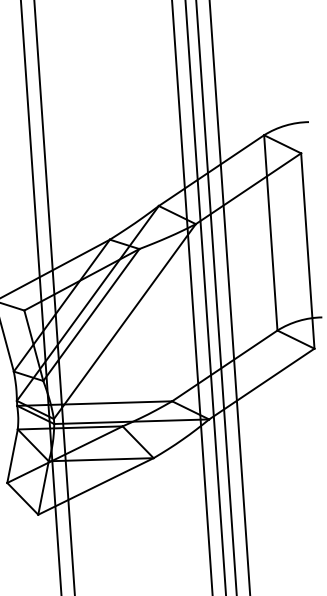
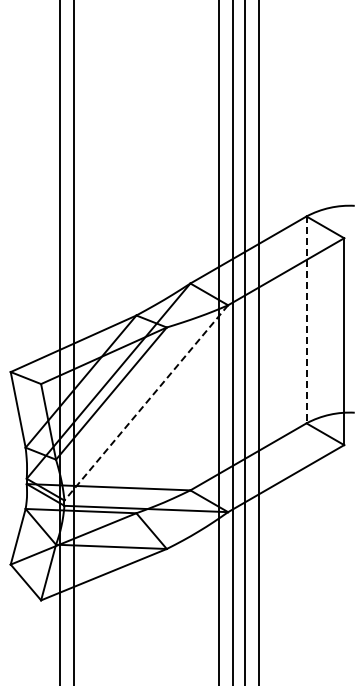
line: (270, 233) -> (306, 320), solid -> dashed
line: (124, 322) -> (145, 403), solid -> dashed

